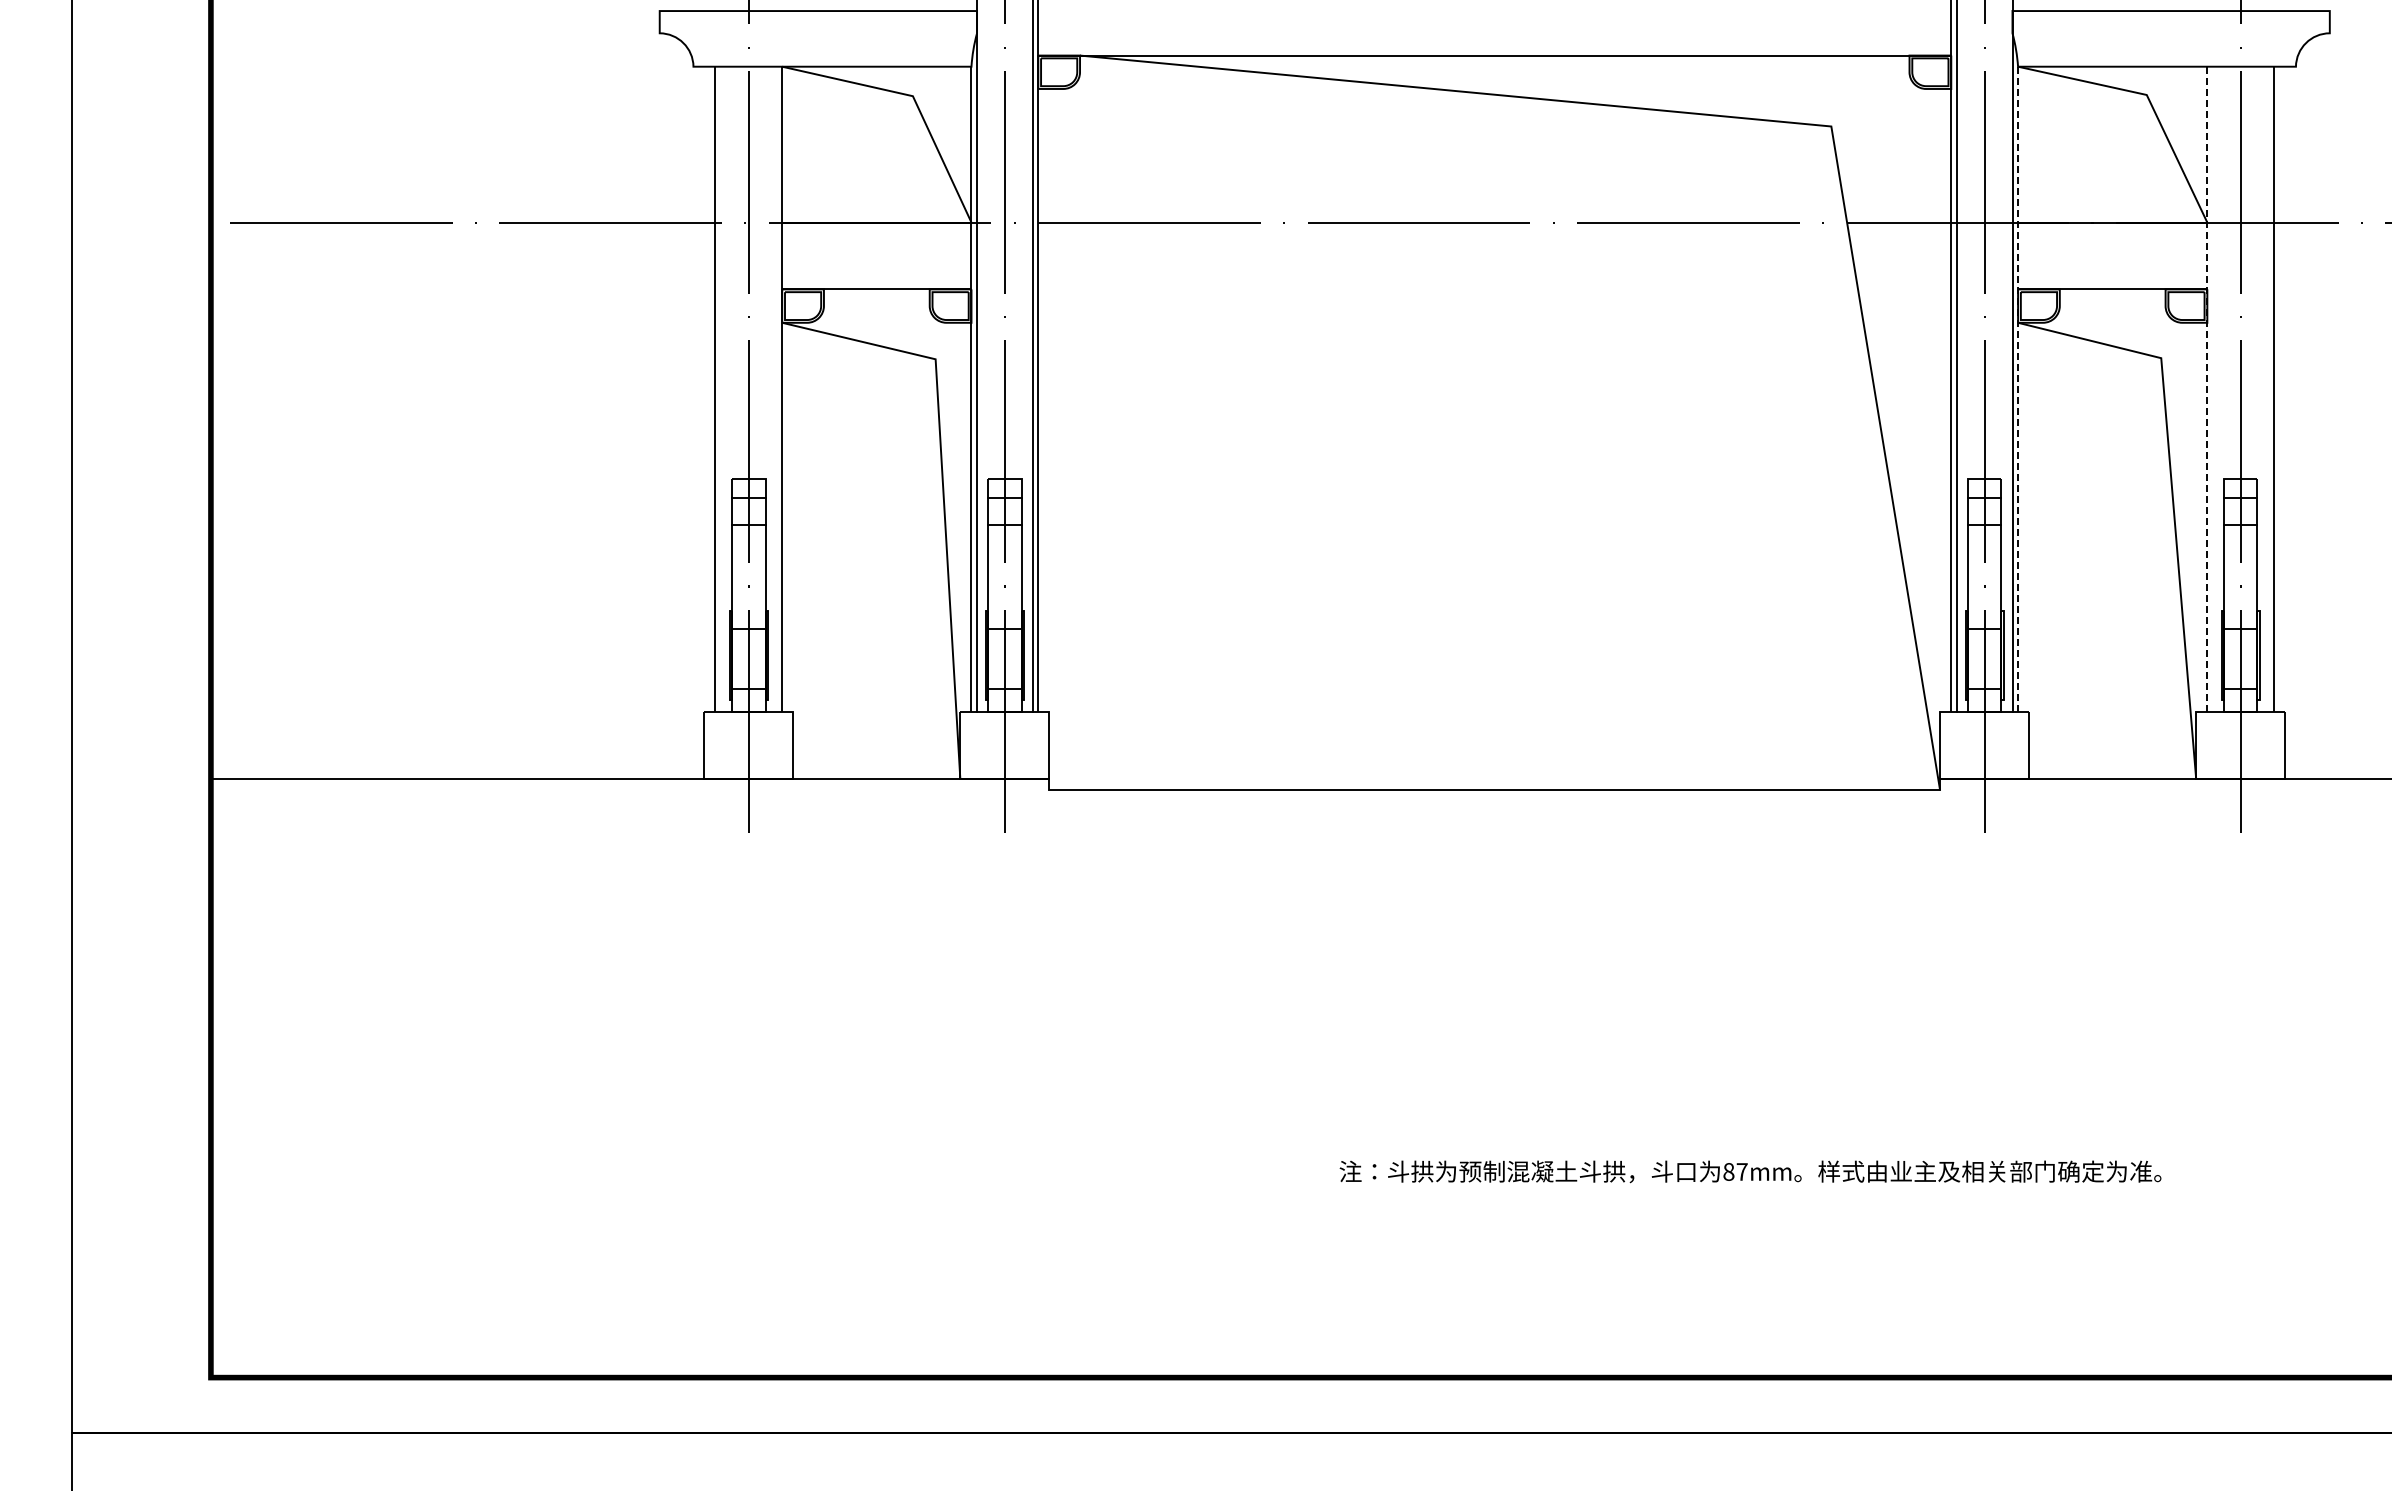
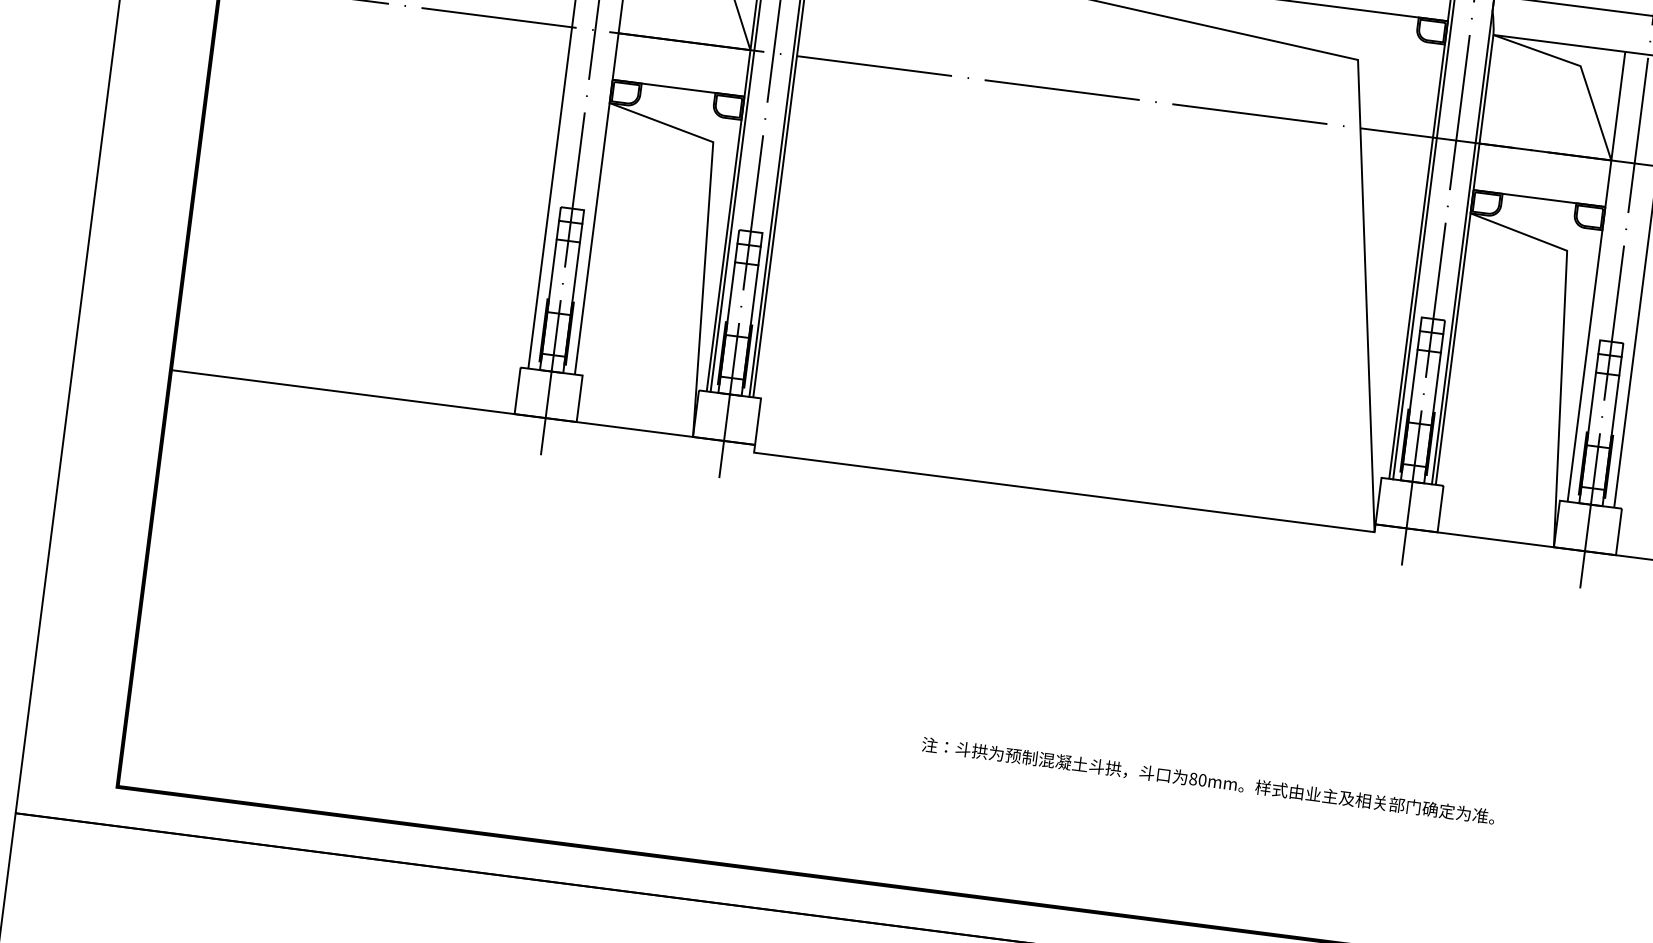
line: (2018, 389) -> (1464, 259), dashed -> solid
line: (2207, 389) -> (1596, 276), dashed -> solid
text: (1741, 1171) -> (1202, 779), 87mm -> 80mm

